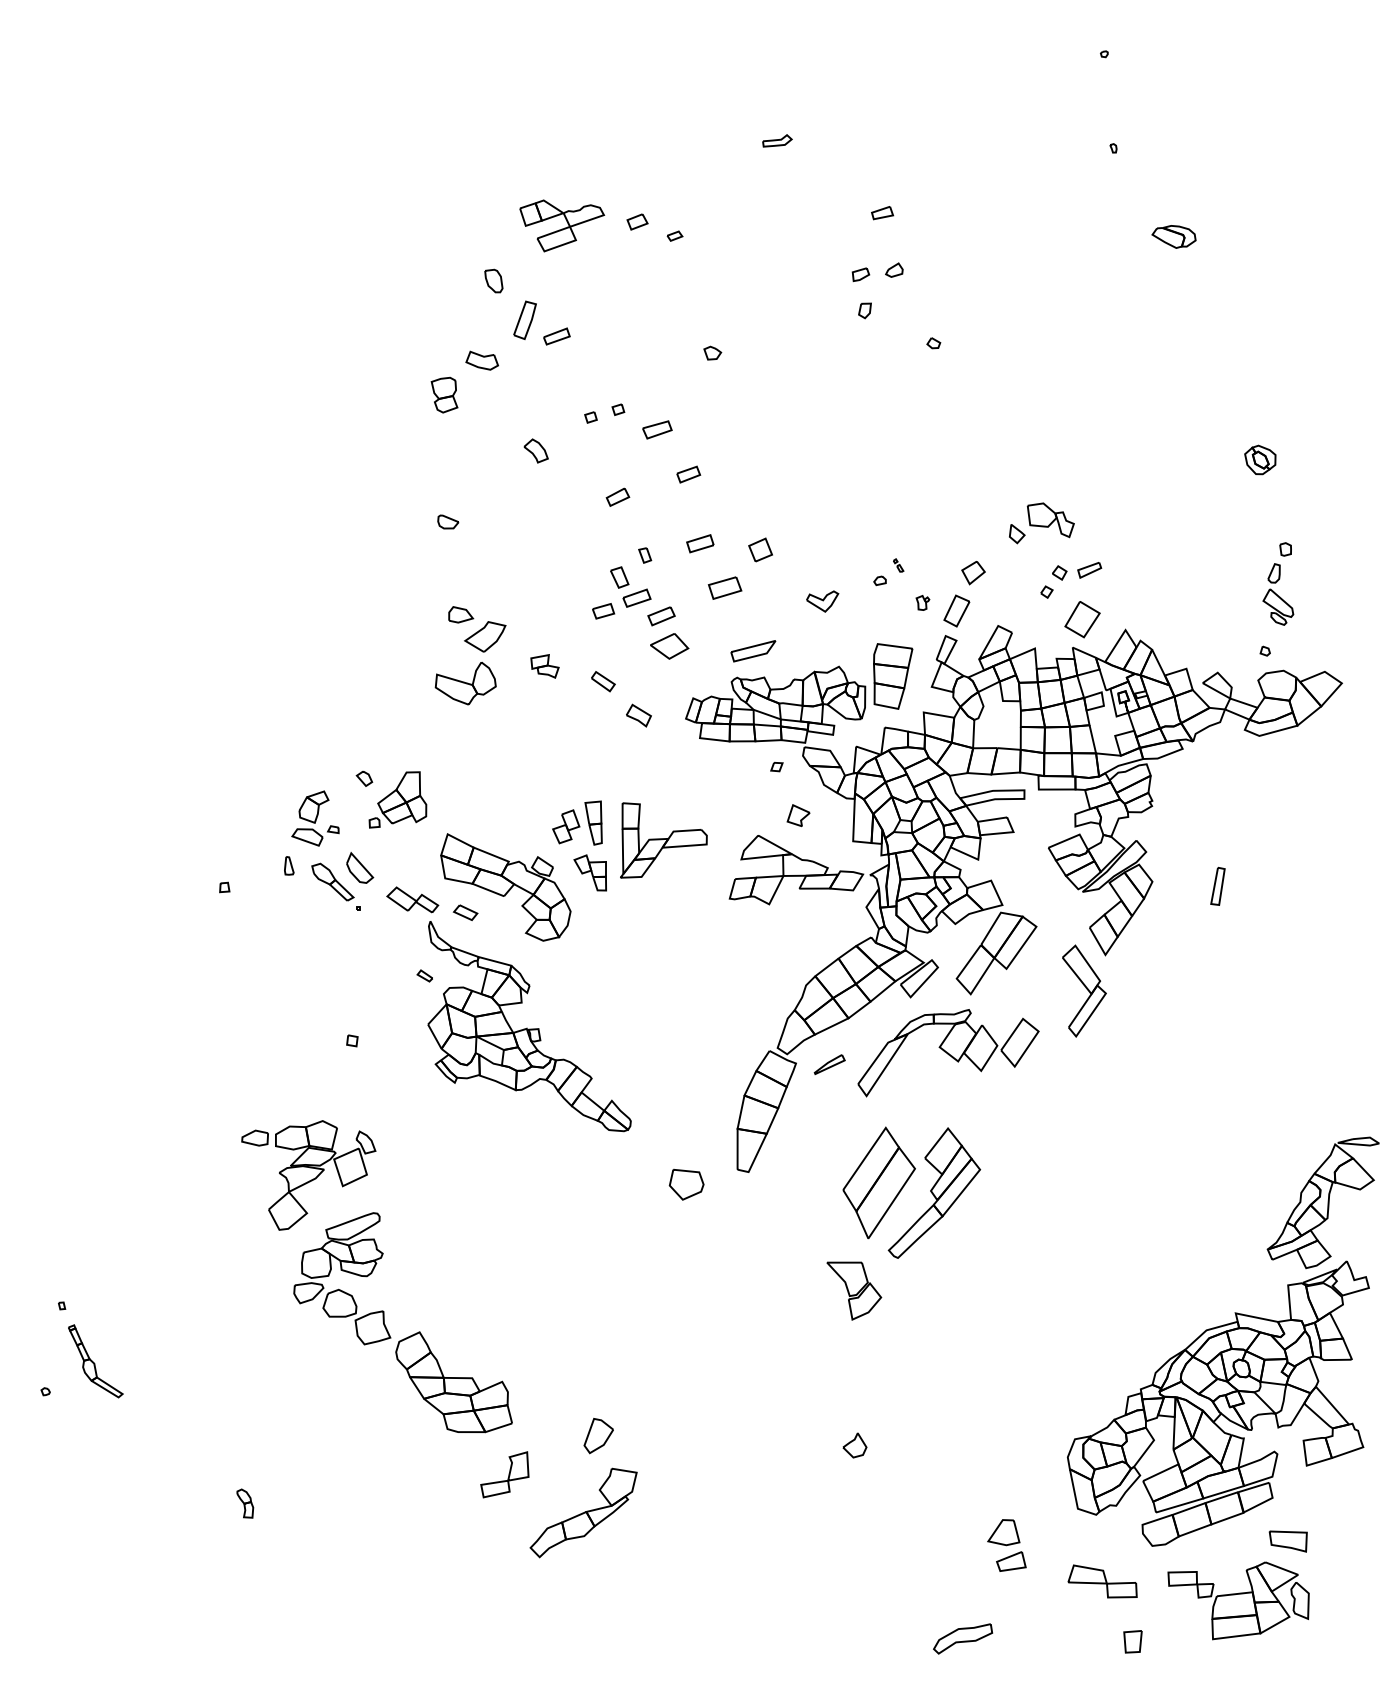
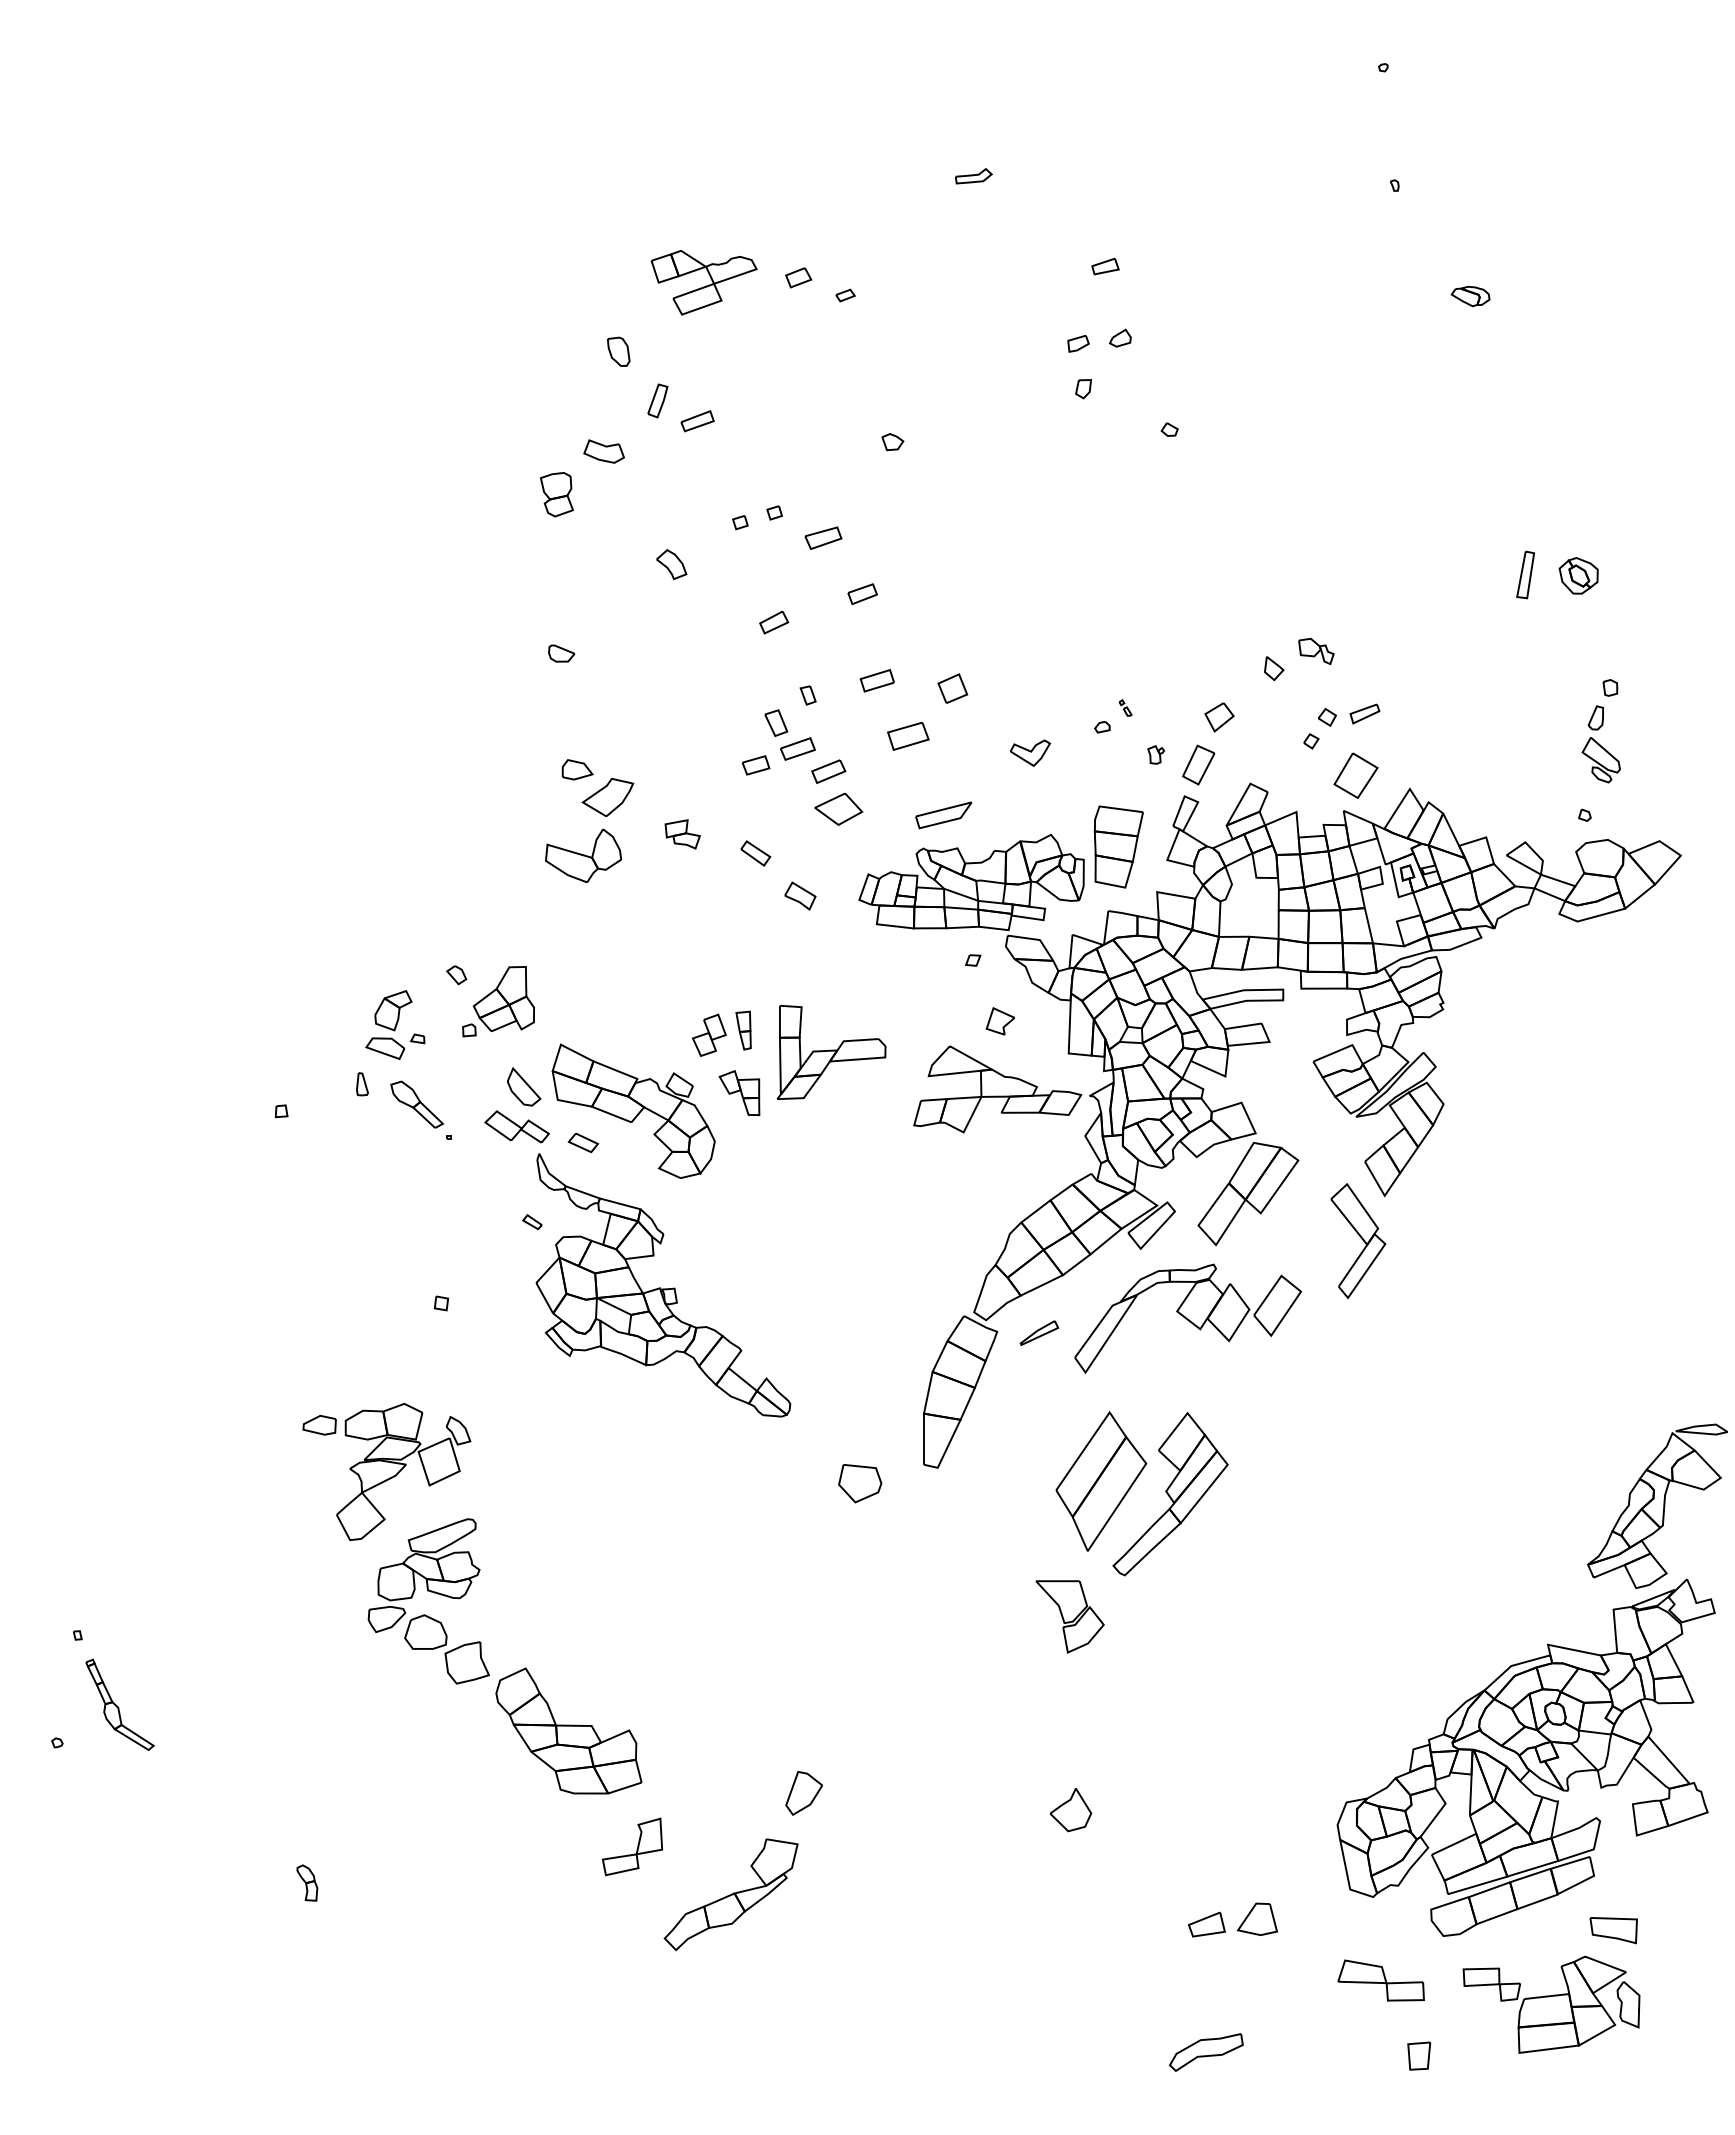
part: (1173, 236) -> (1470, 296), size x0.7
part: (524, 319) -> (657, 400), size x0.7
part: (1050, 520) -> (1316, 651), size x0.6
part: (593, 822) -> (743, 1030), size x0.7
part: (360, 867) -> (524, 1086), moved
part: (1217, 886) -> (1525, 574), moved
part: (598, 1436) -> (803, 1793), moved
part: (854, 1445) -> (1070, 1810), size x1.4
part: (1011, 1561) -> (1206, 1924), moved

